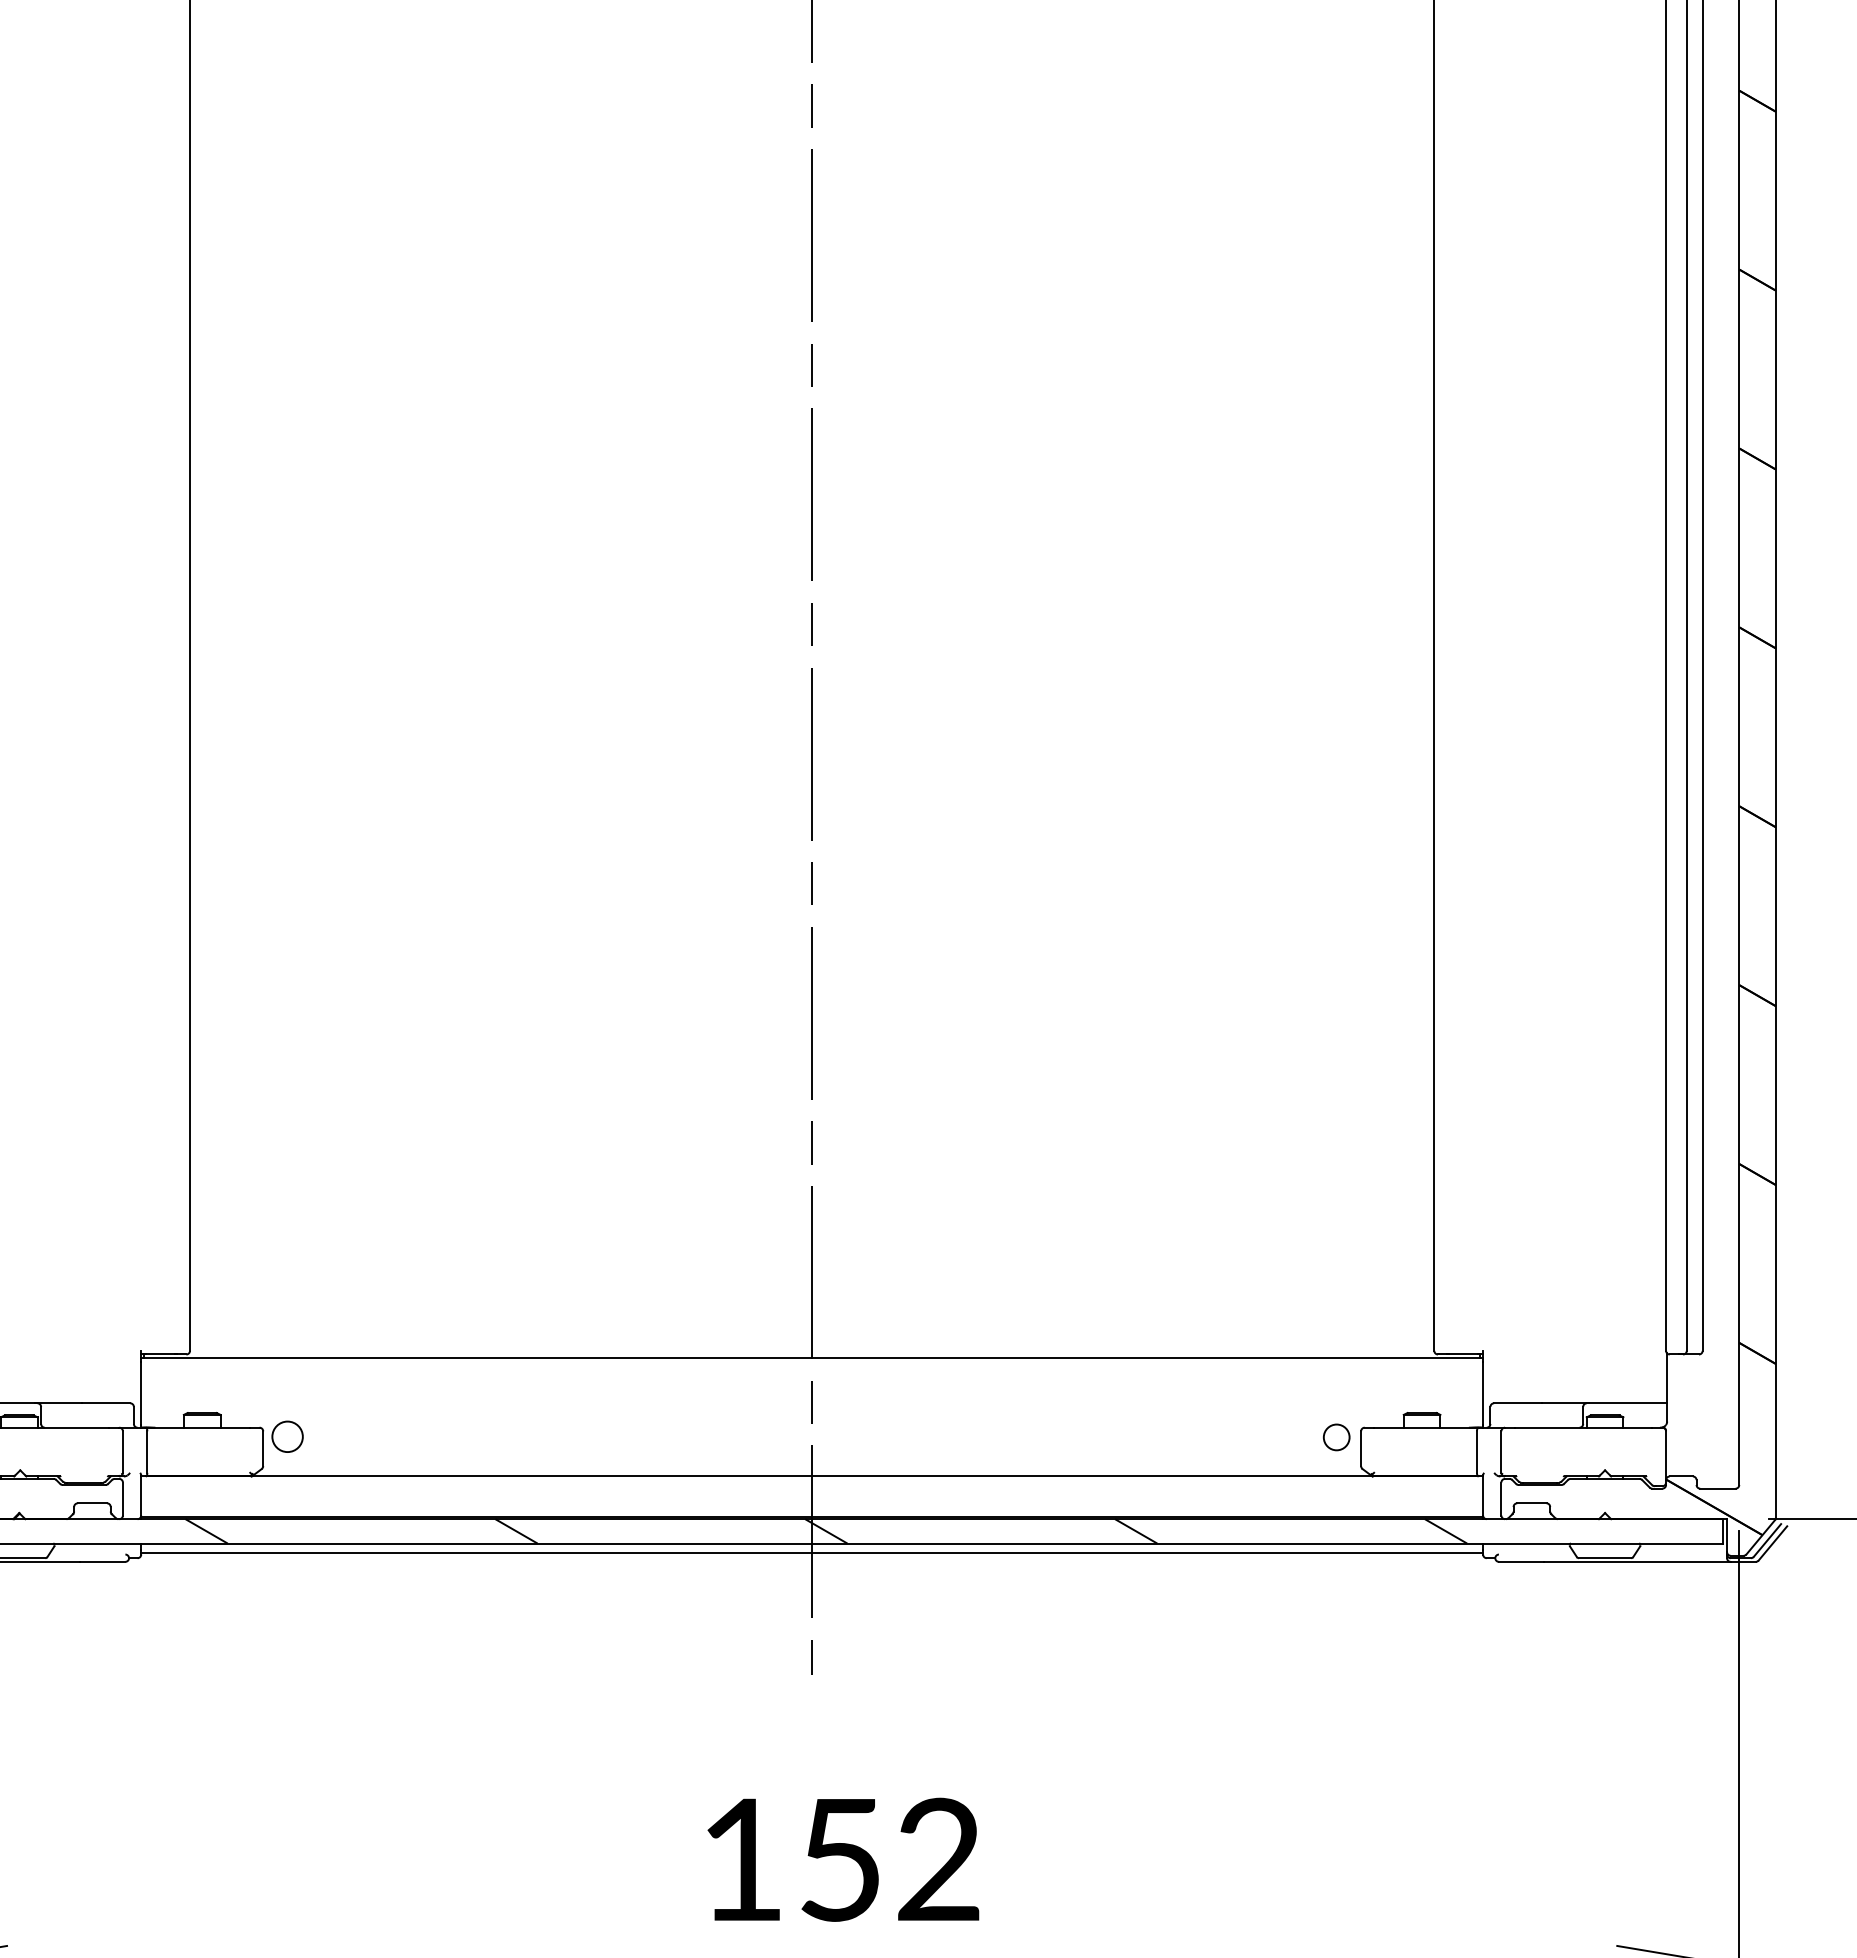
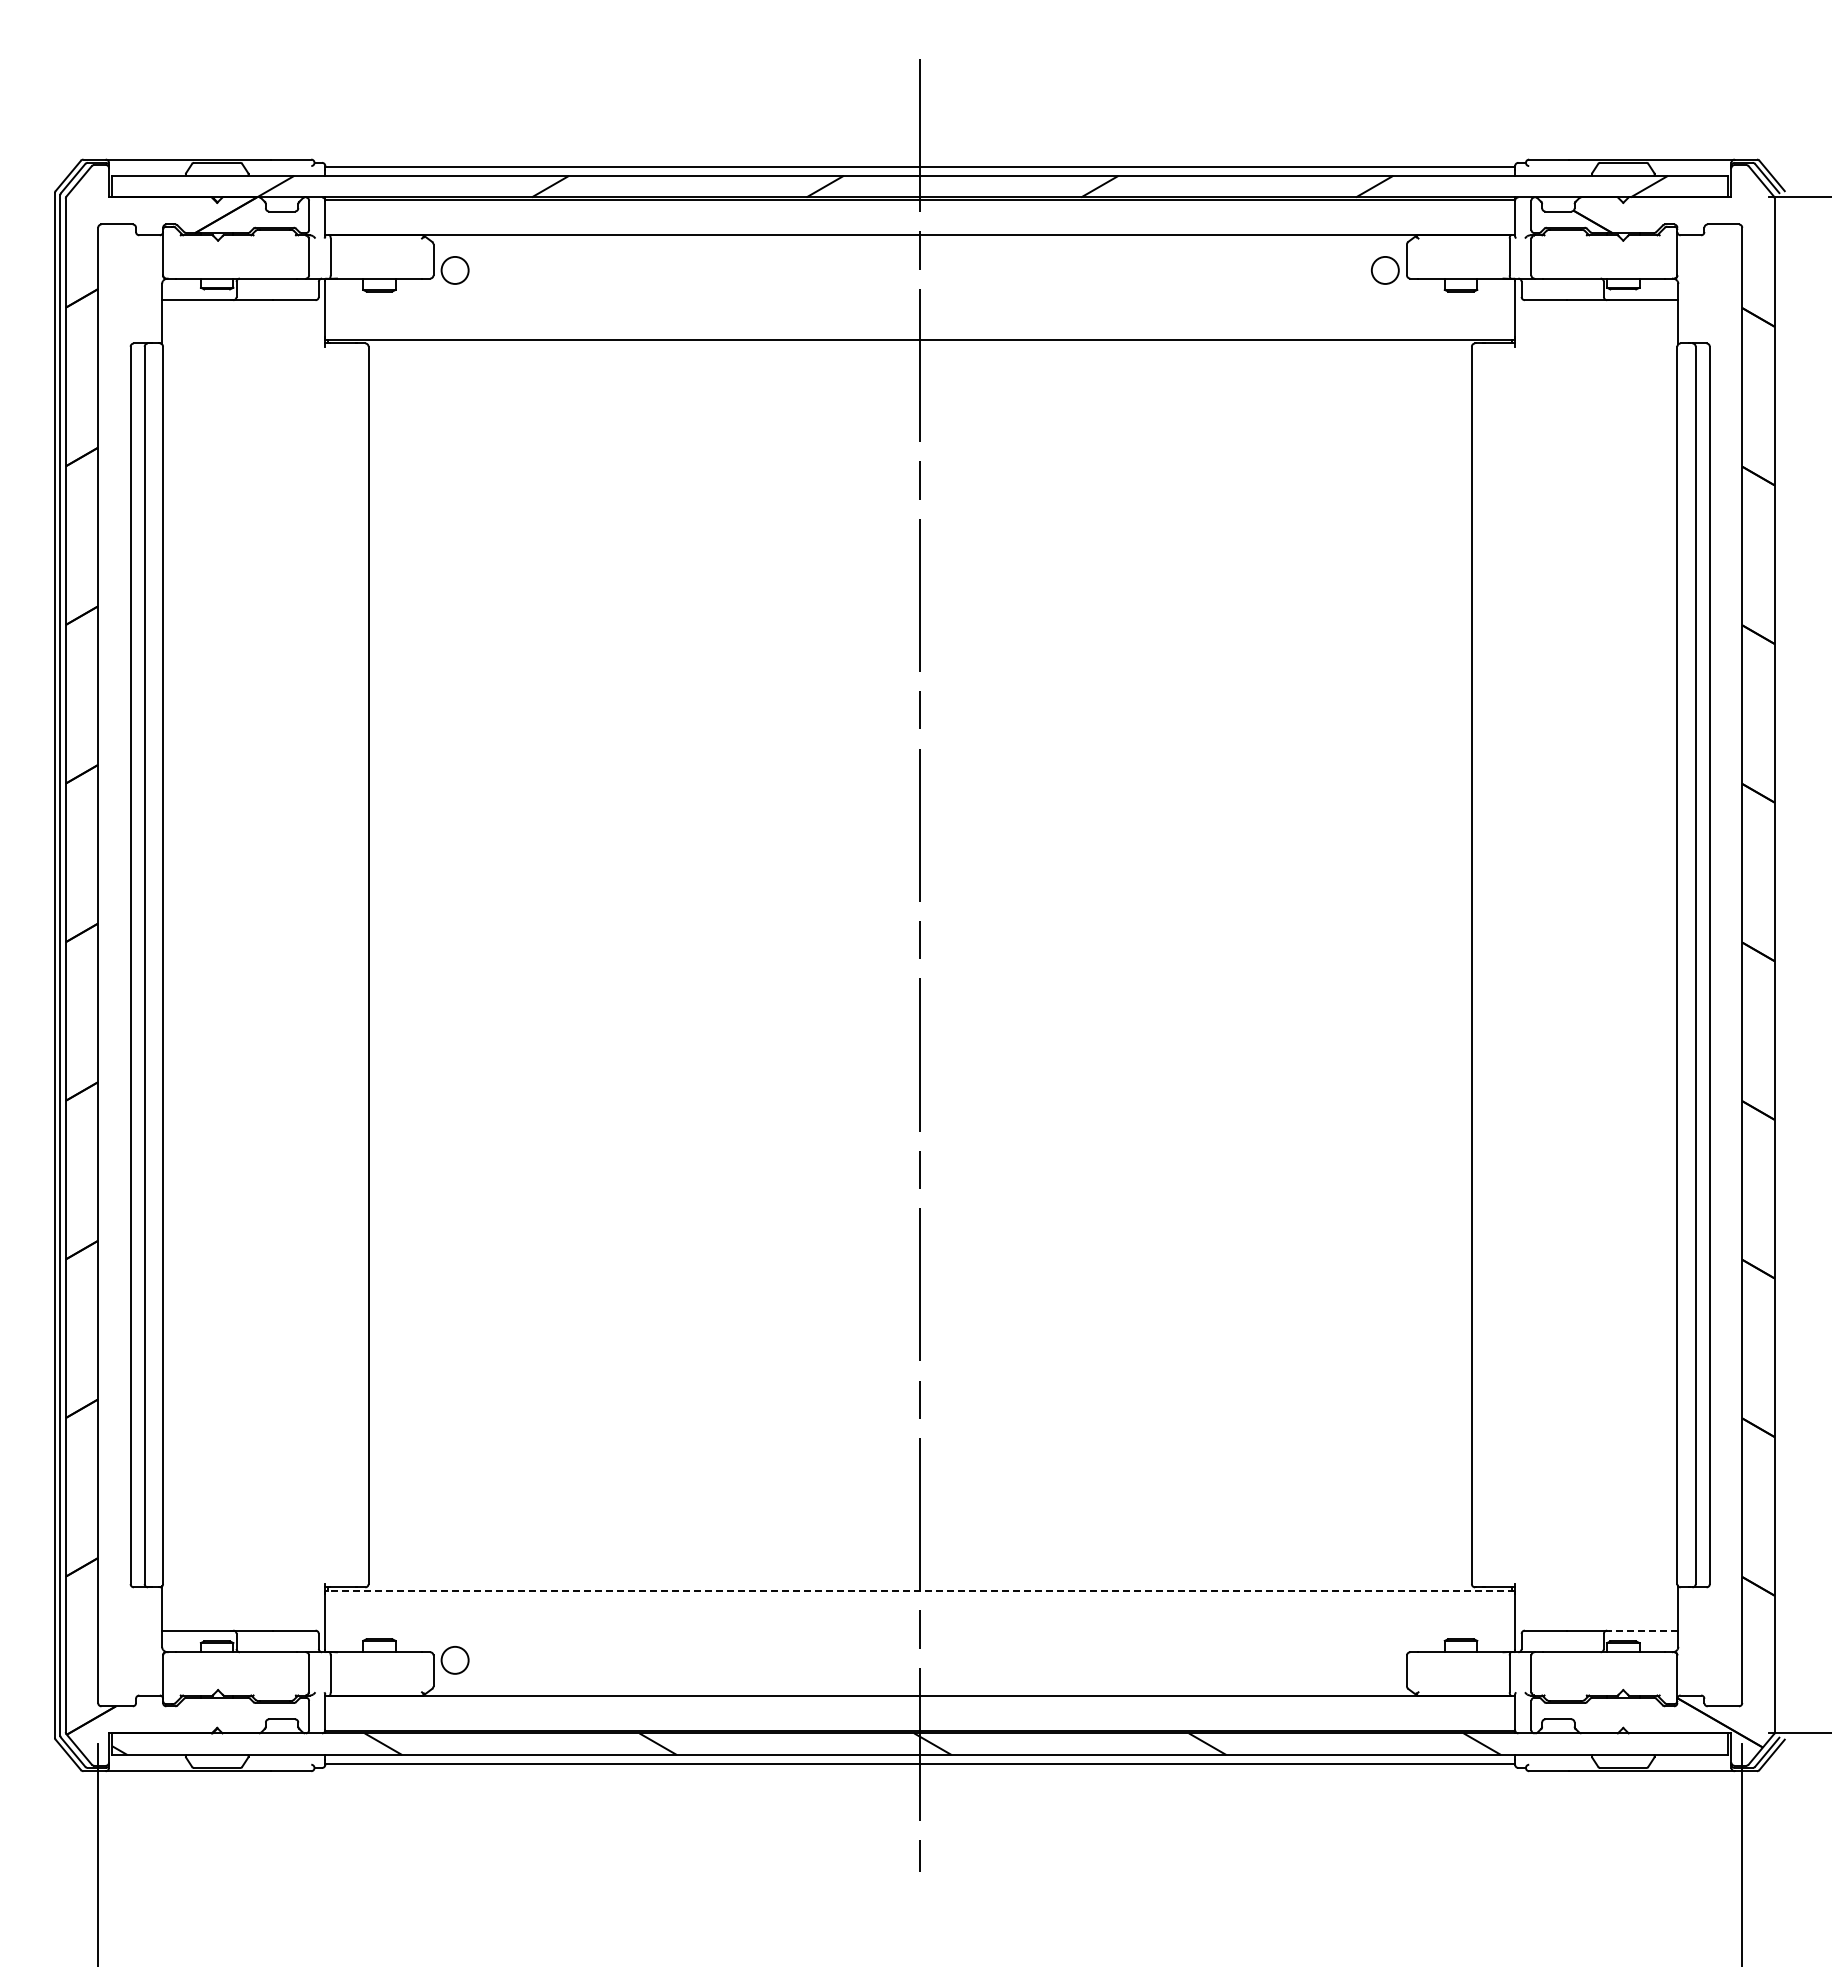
line: (812, 1358) -> (920, 1590), solid -> dashed
line: (1627, 1403) -> (1643, 1630), solid -> dashed
circle: (1336, 1436) -> (1385, 1660), removed

